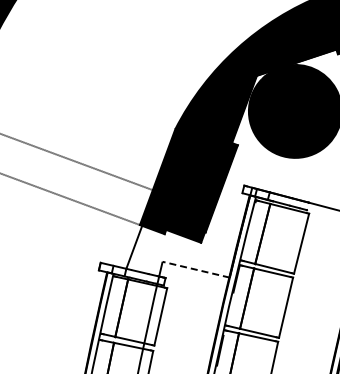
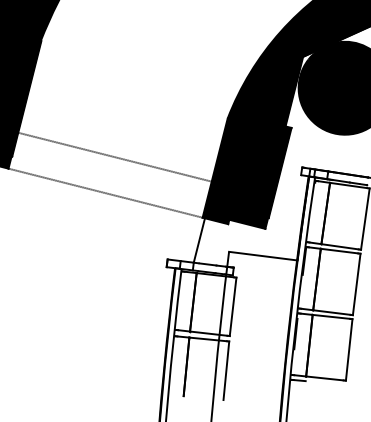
line: (195, 269) -> (262, 256), dashed -> solid

